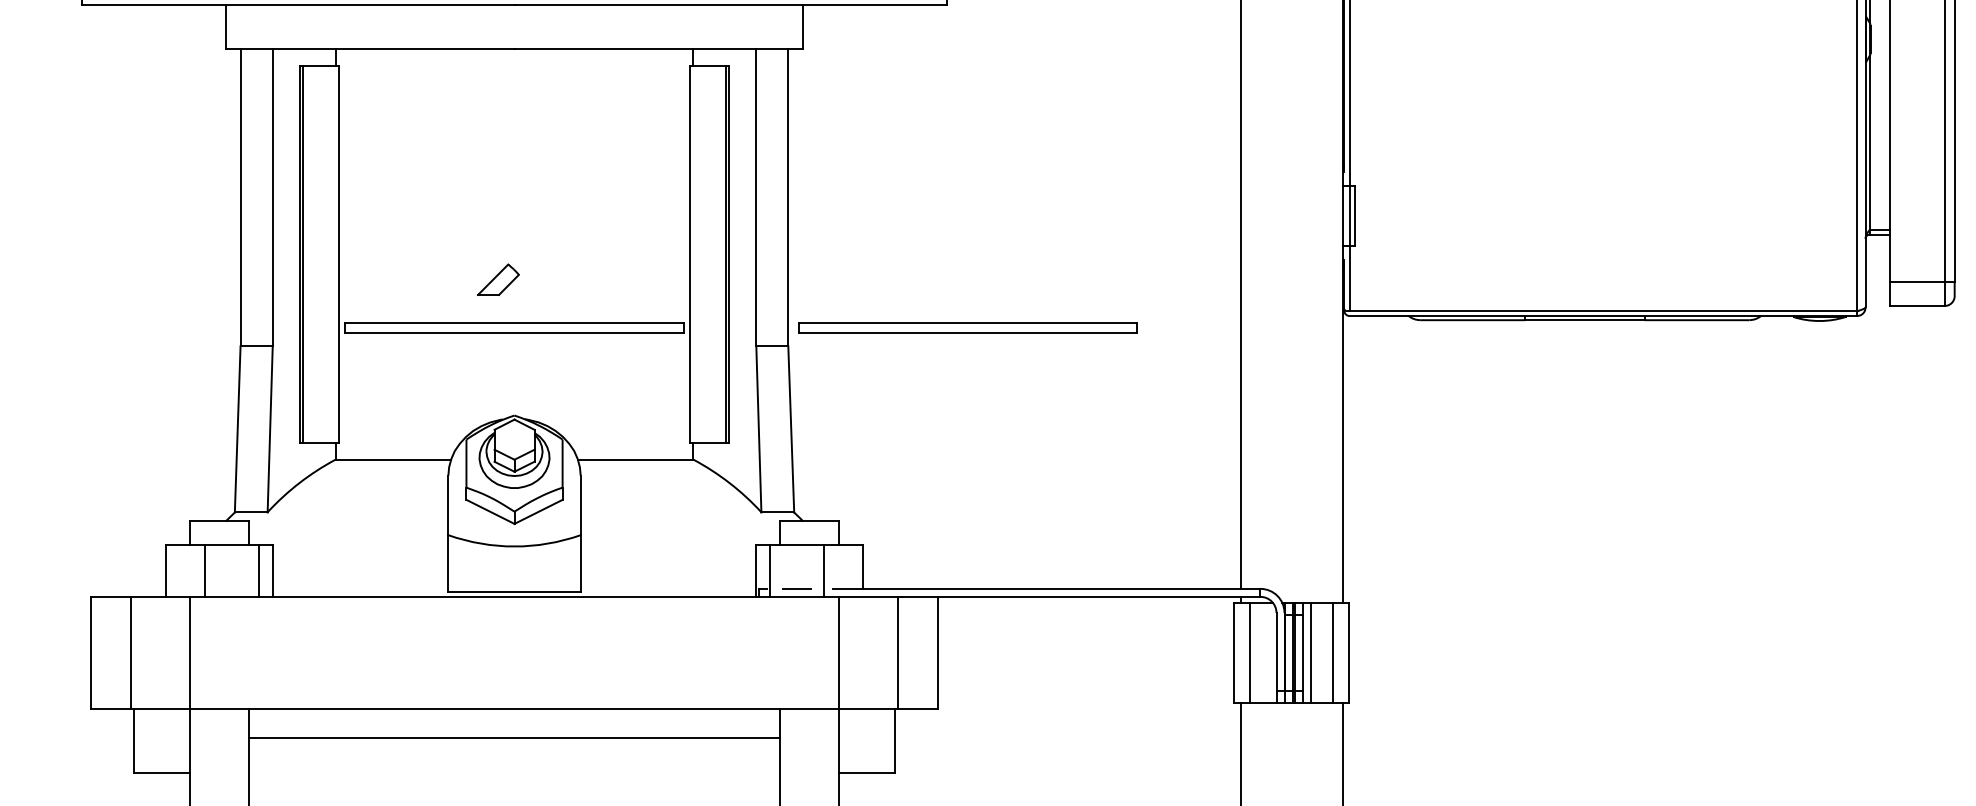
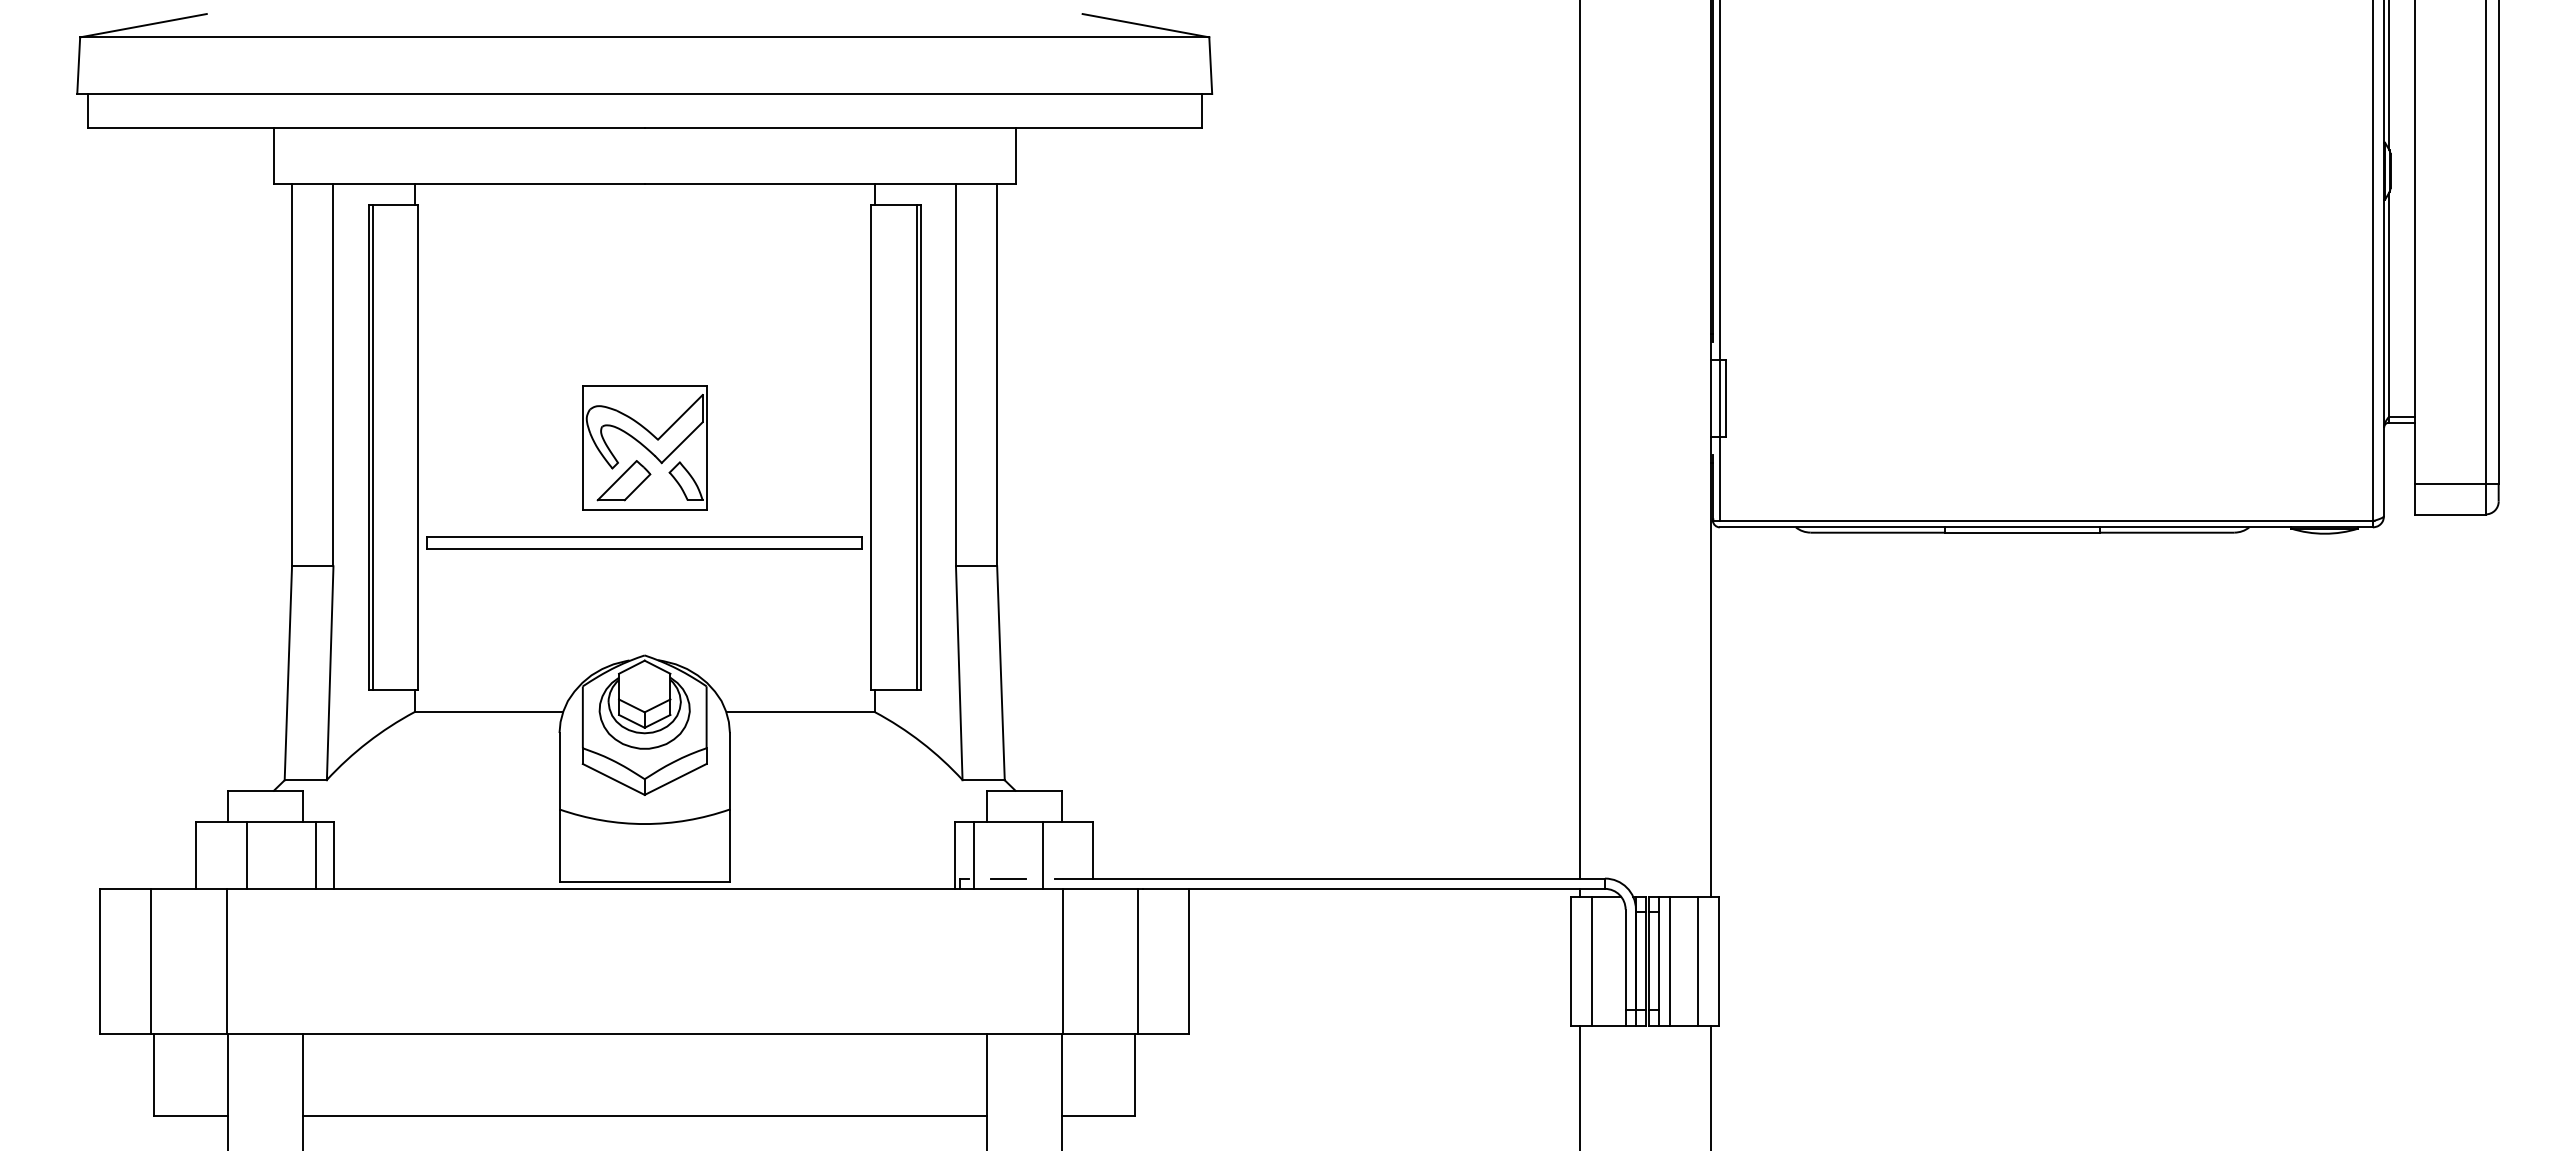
part: (514, 254) -> (644, 447), added
part: (968, 327) -> (1228, 542), removed
line: (514, 737) -> (644, 1116), moved

